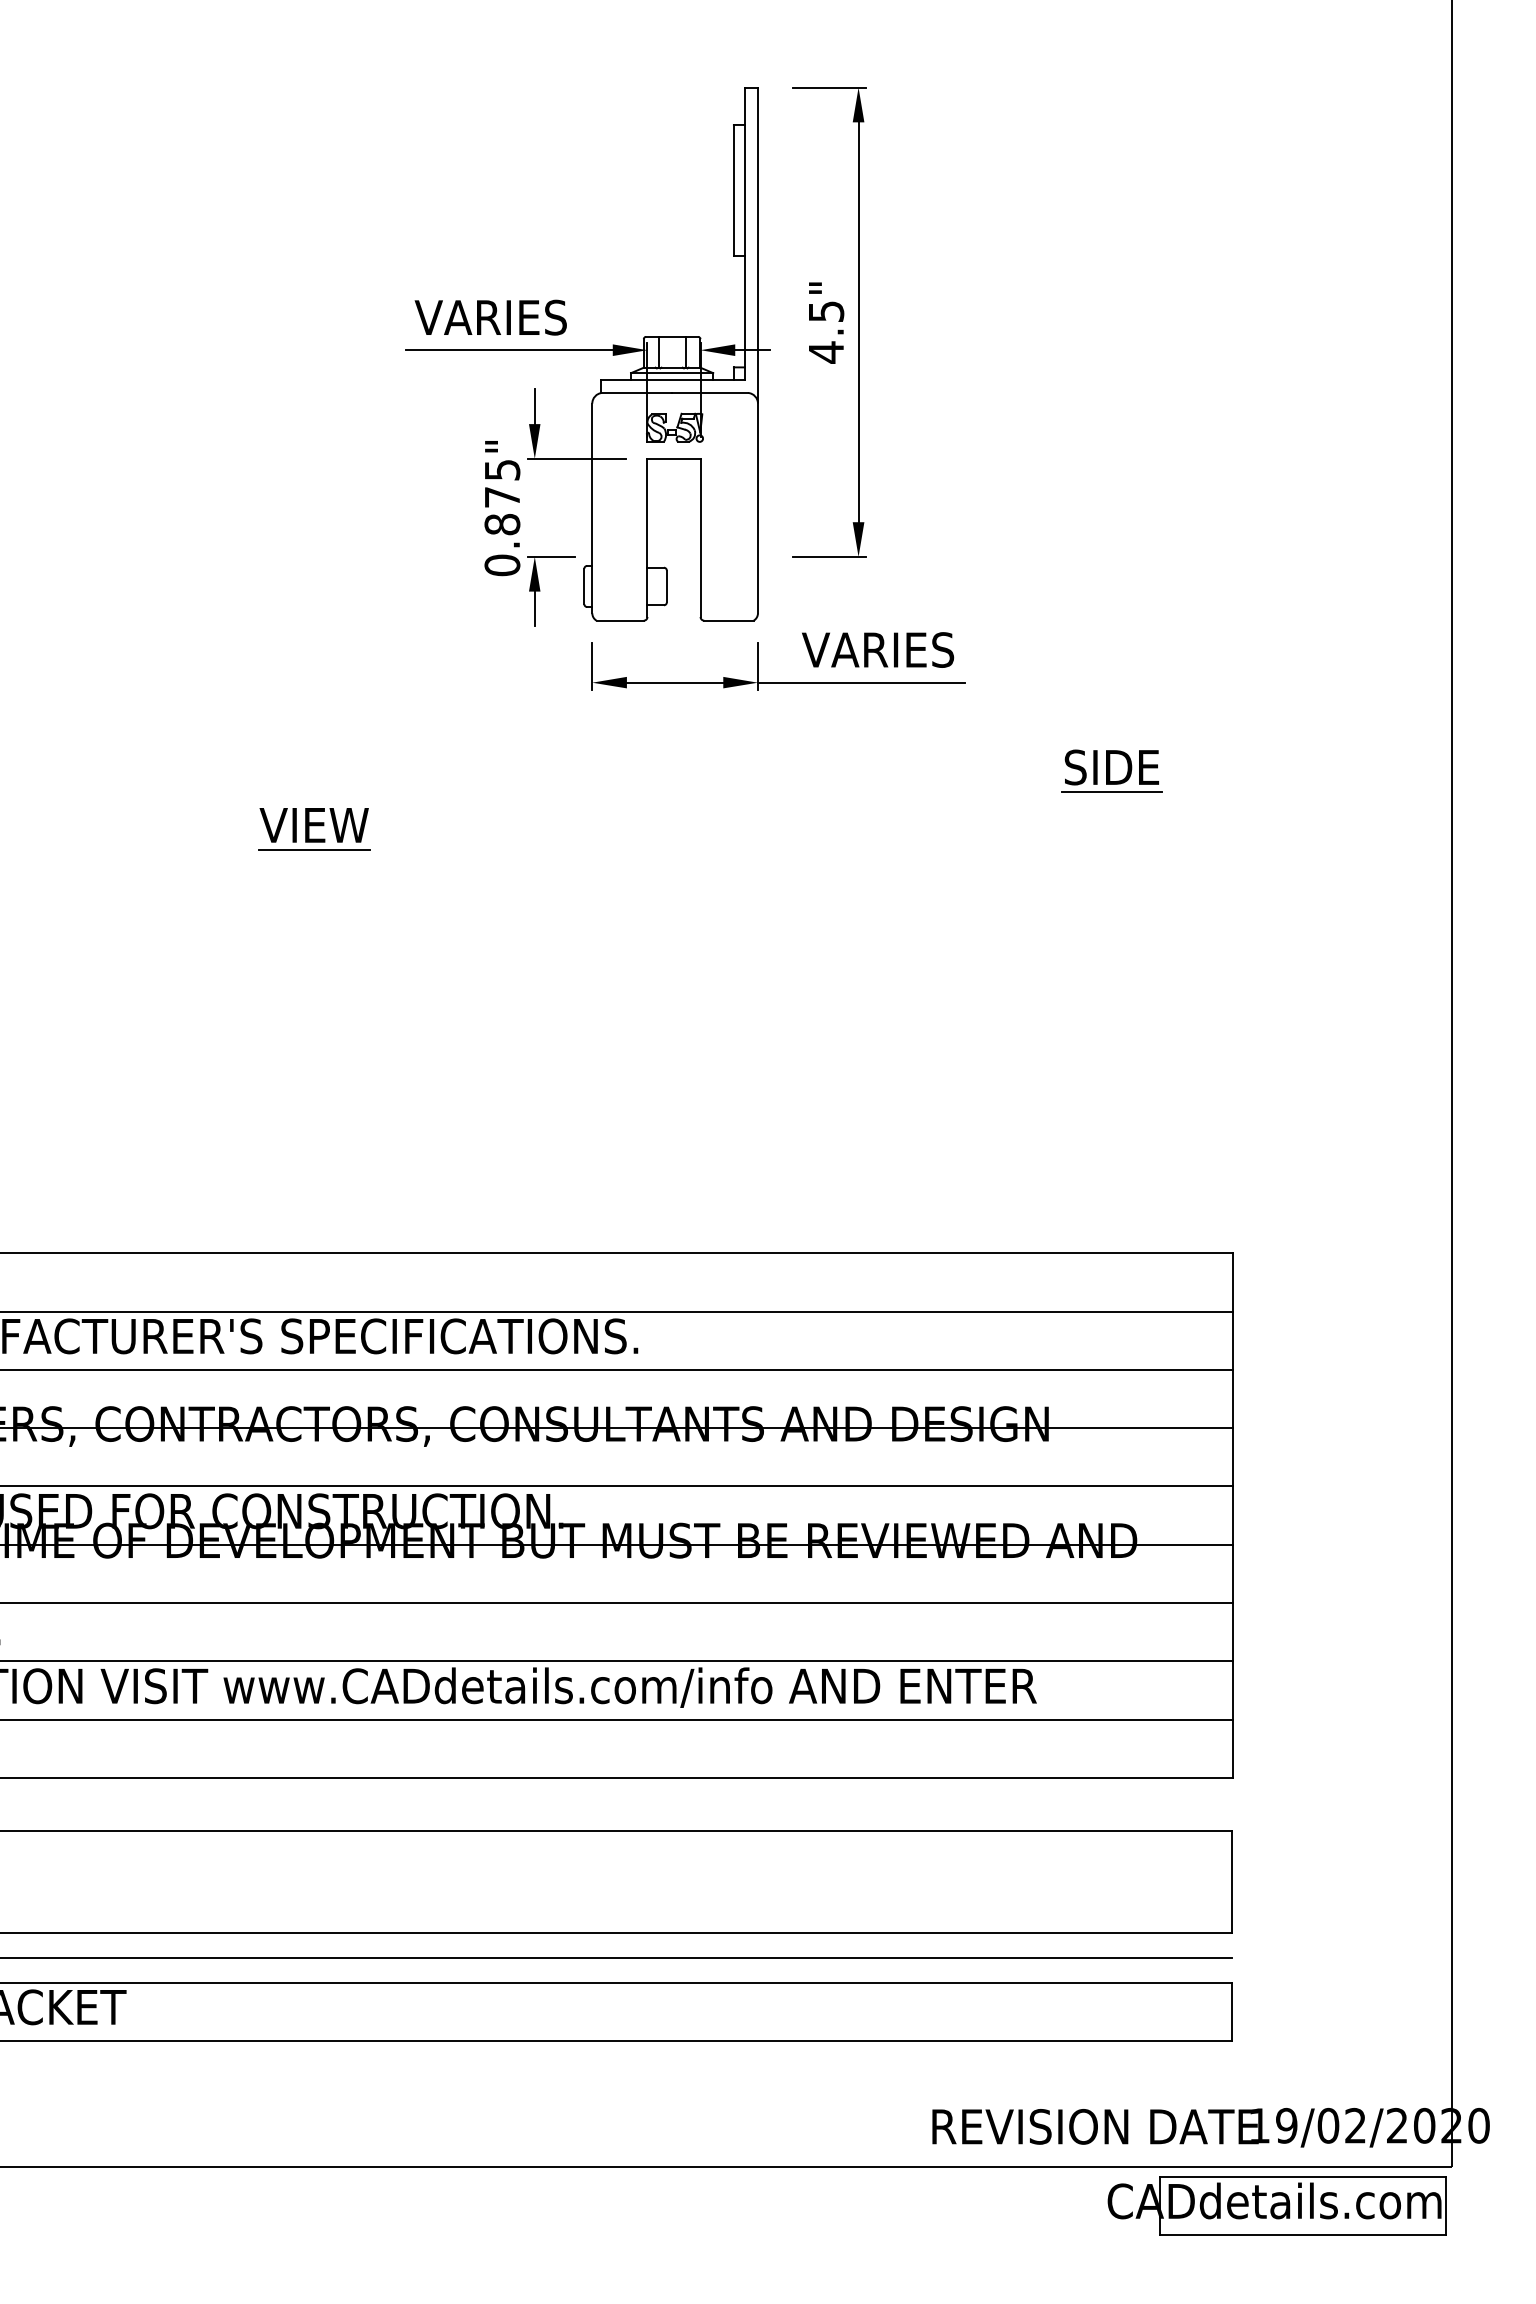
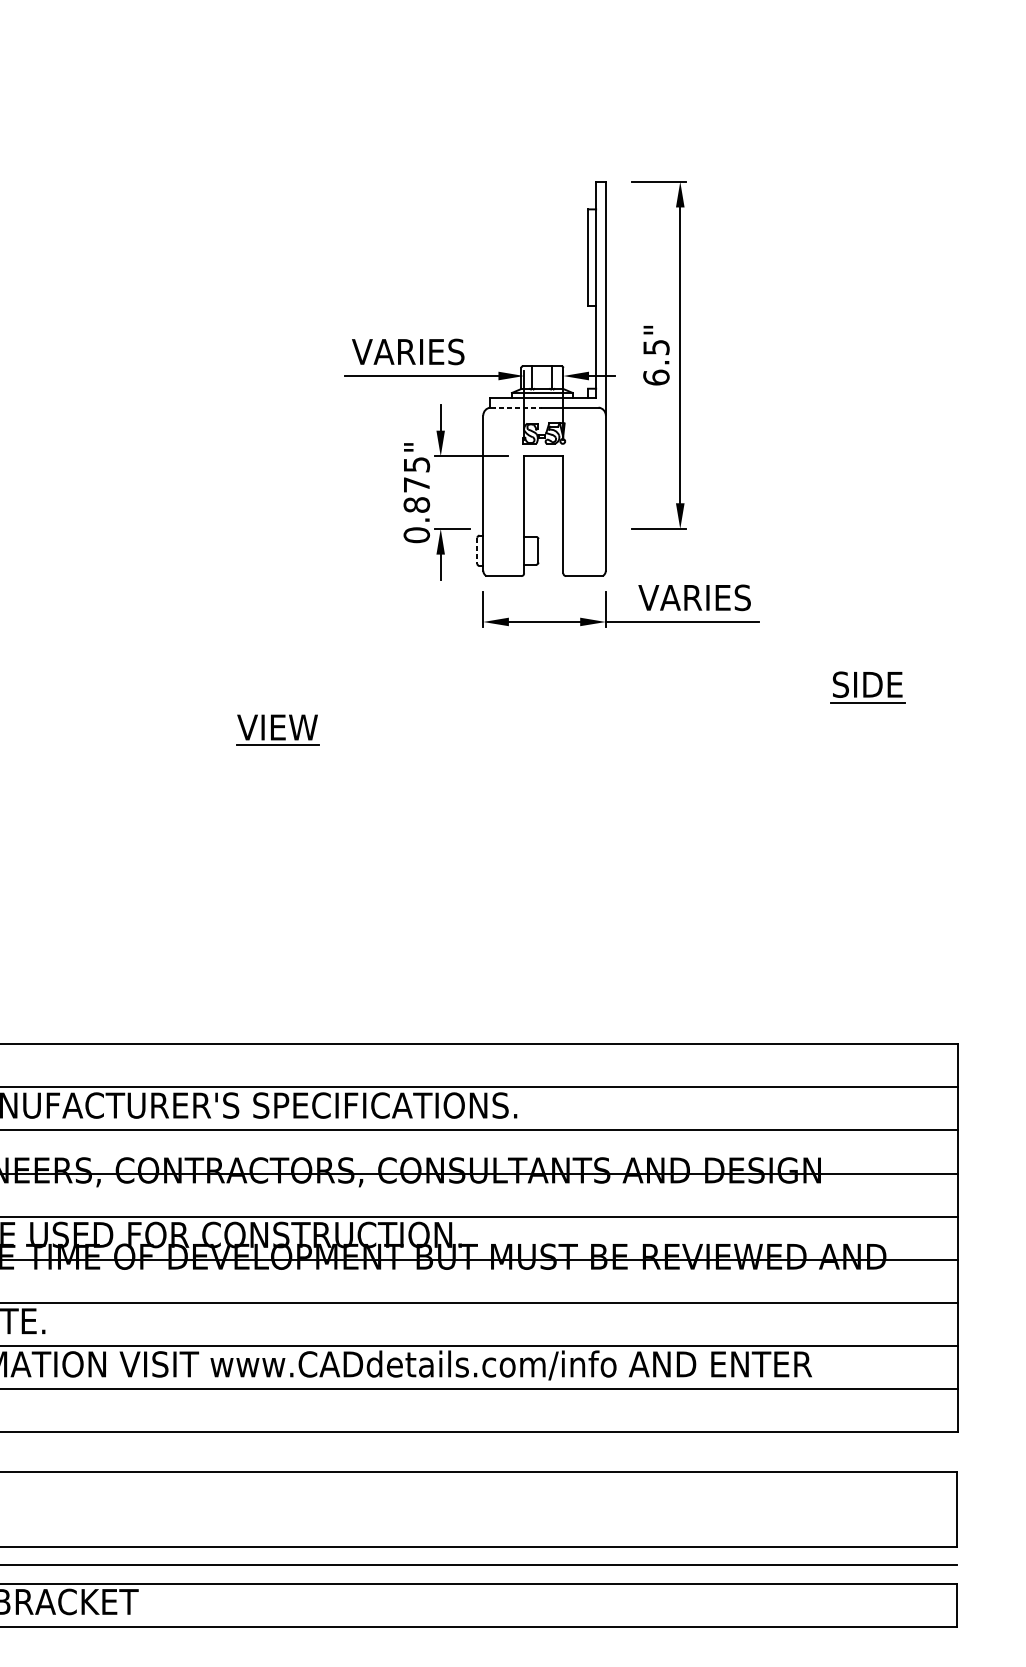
text: (826, 352) -> (656, 377), 4.5" -> 6.5"
line: (637, 392) -> (516, 407), solid -> dashed
line: (584, 586) -> (477, 550), solid -> dashed

